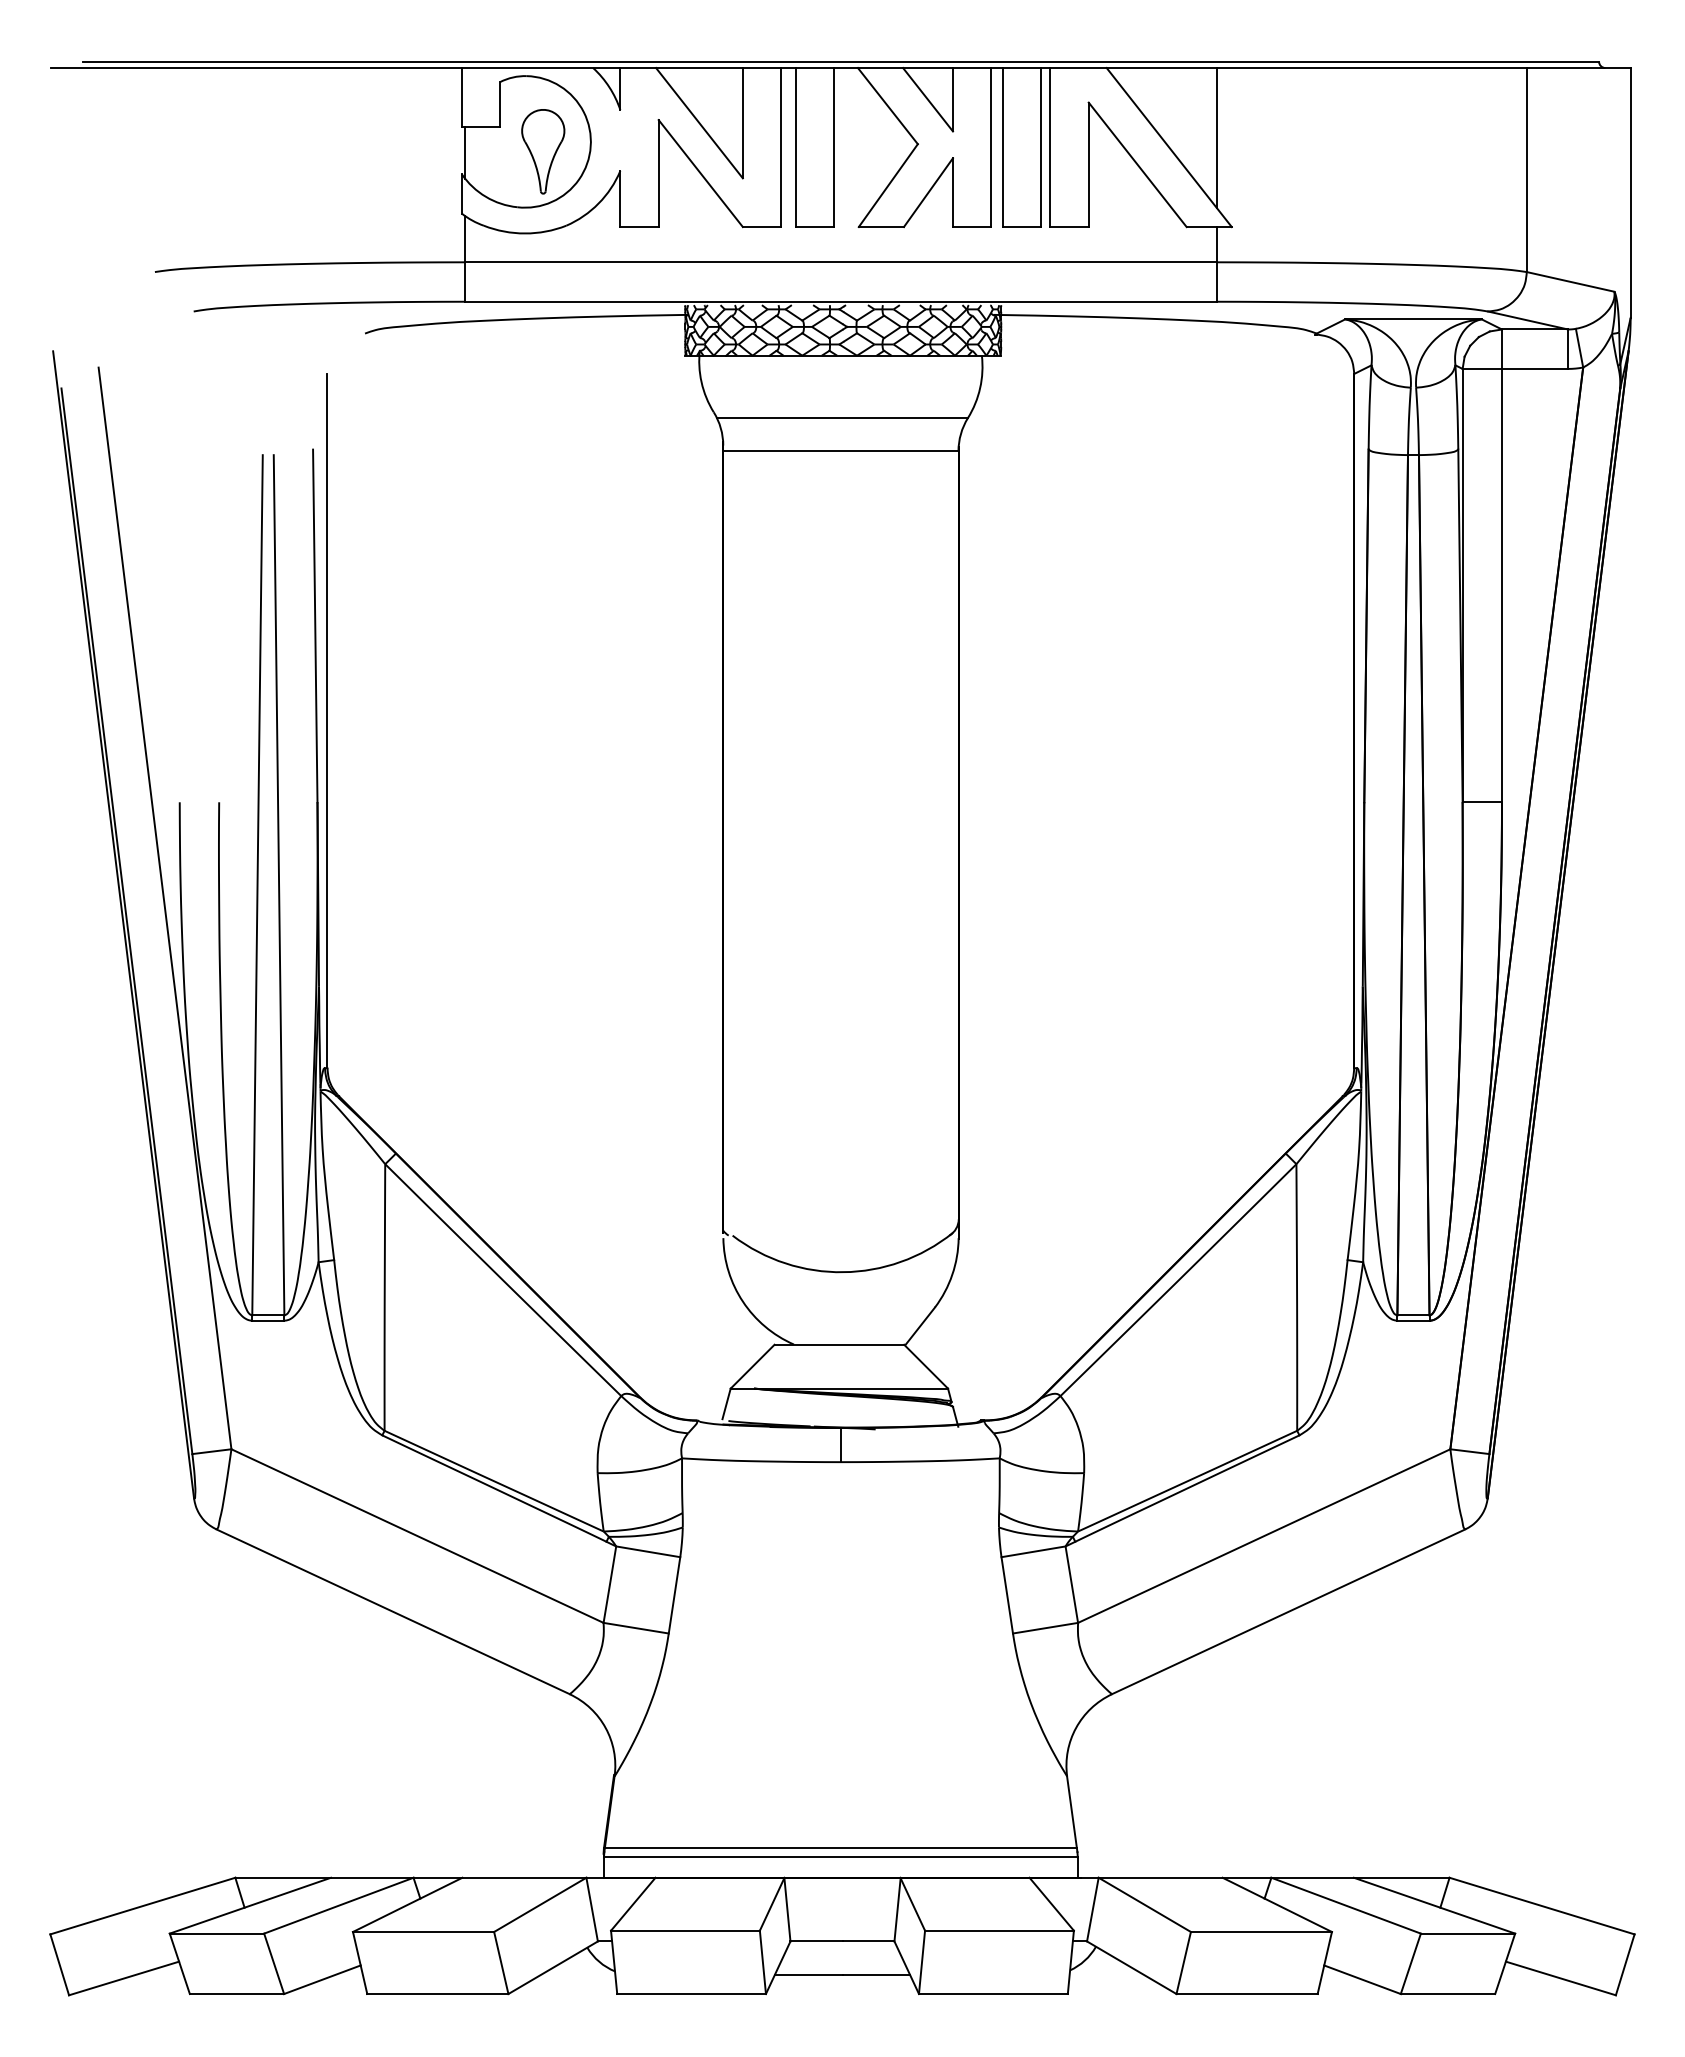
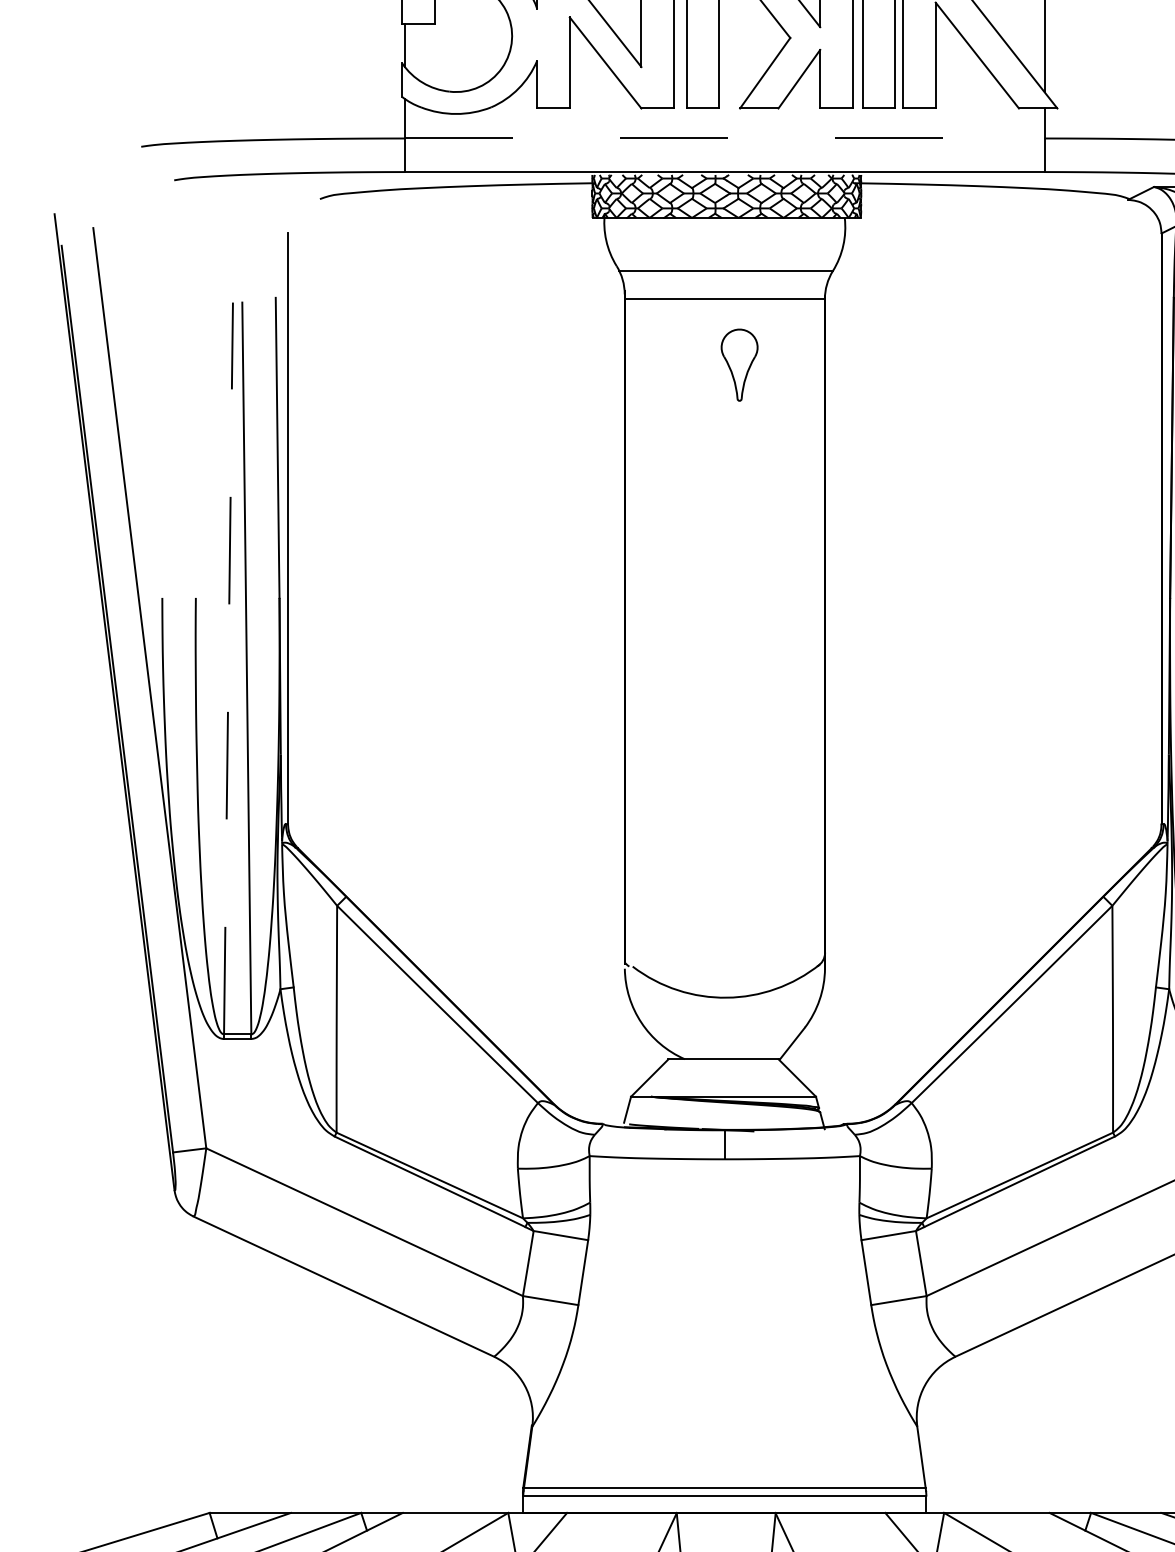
part: (543, 151) -> (739, 364), moved
line: (840, 262) -> (724, 138), solid -> dashed
line: (257, 884) -> (228, 667), solid -> dashed

